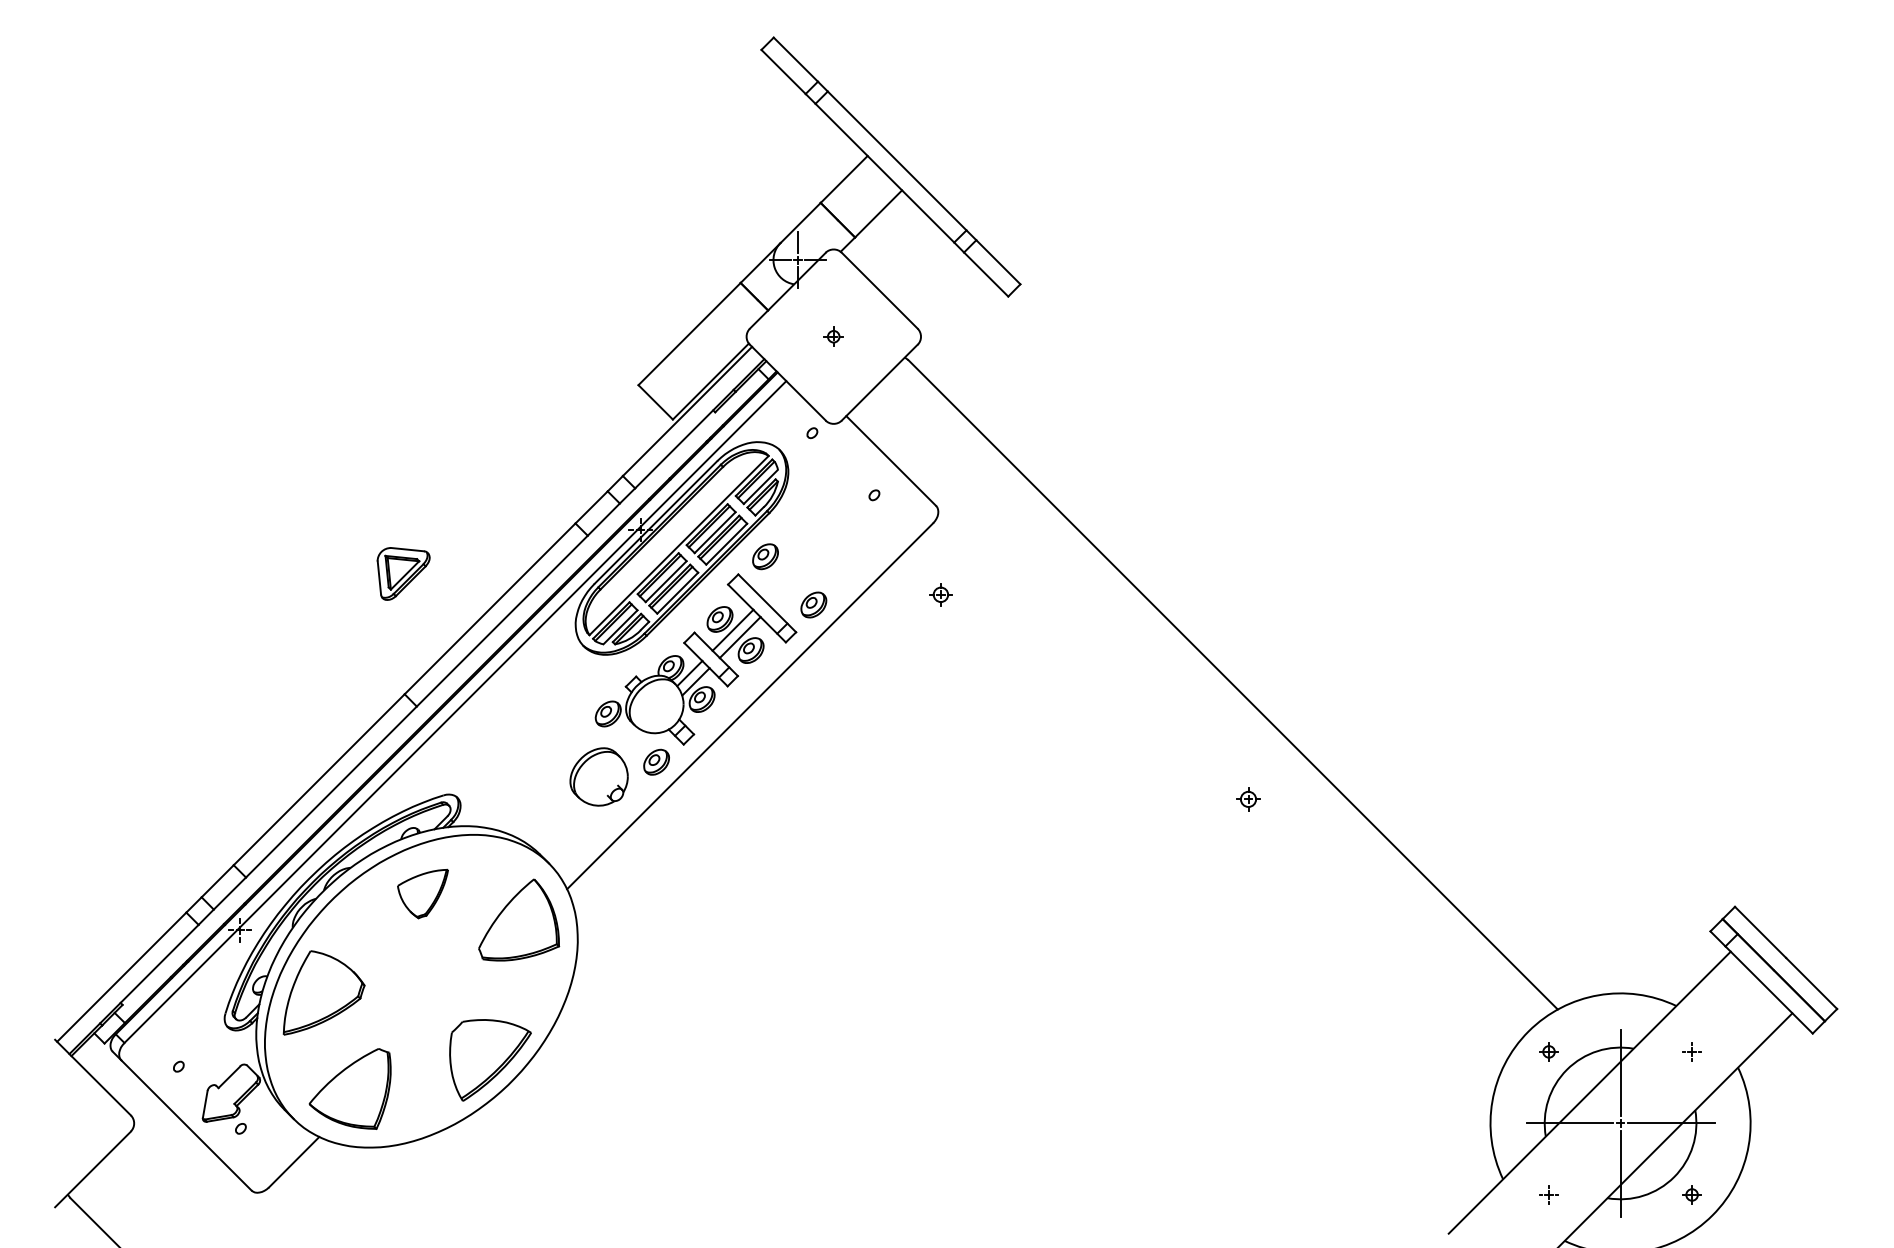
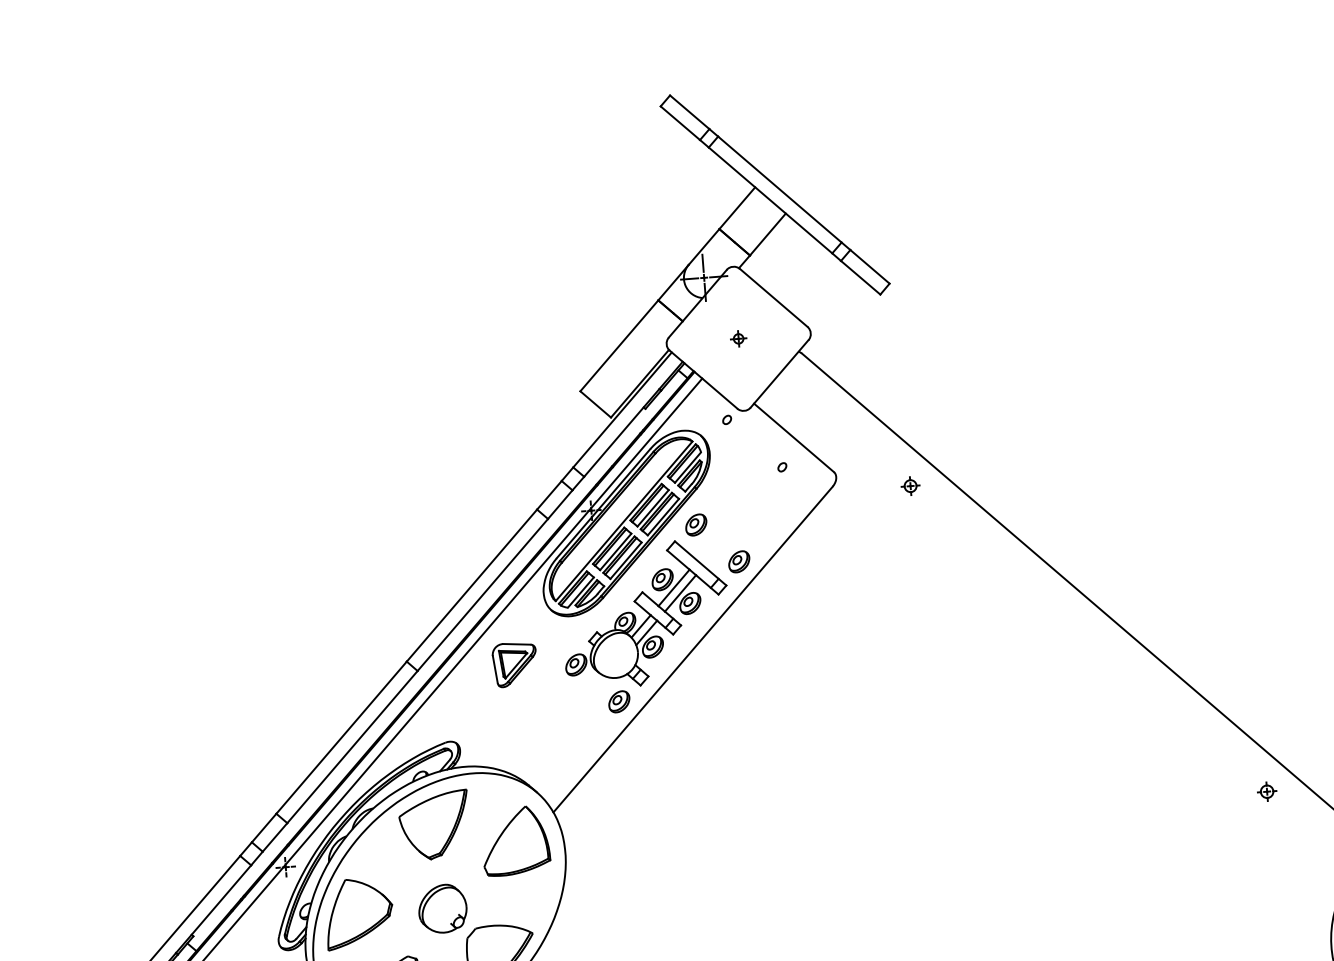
part: (403, 573) -> (514, 664), moved
part: (940, 594) -> (910, 485), moved
part: (598, 776) -> (442, 908), moved
part: (1248, 799) -> (1267, 791), moved
part: (422, 893) -> (434, 825), size x1.67

